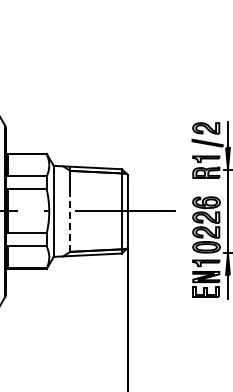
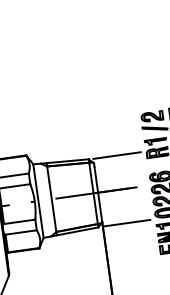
line: (156, 169) -> (116, 155), added
line: (70, 223) -> (53, 209), dashed -> solid
line: (156, 253) -> (126, 223), added

